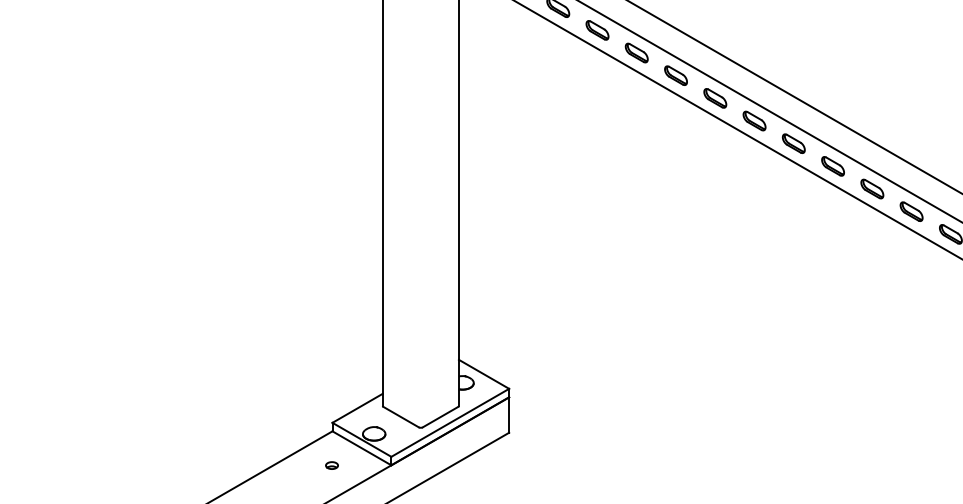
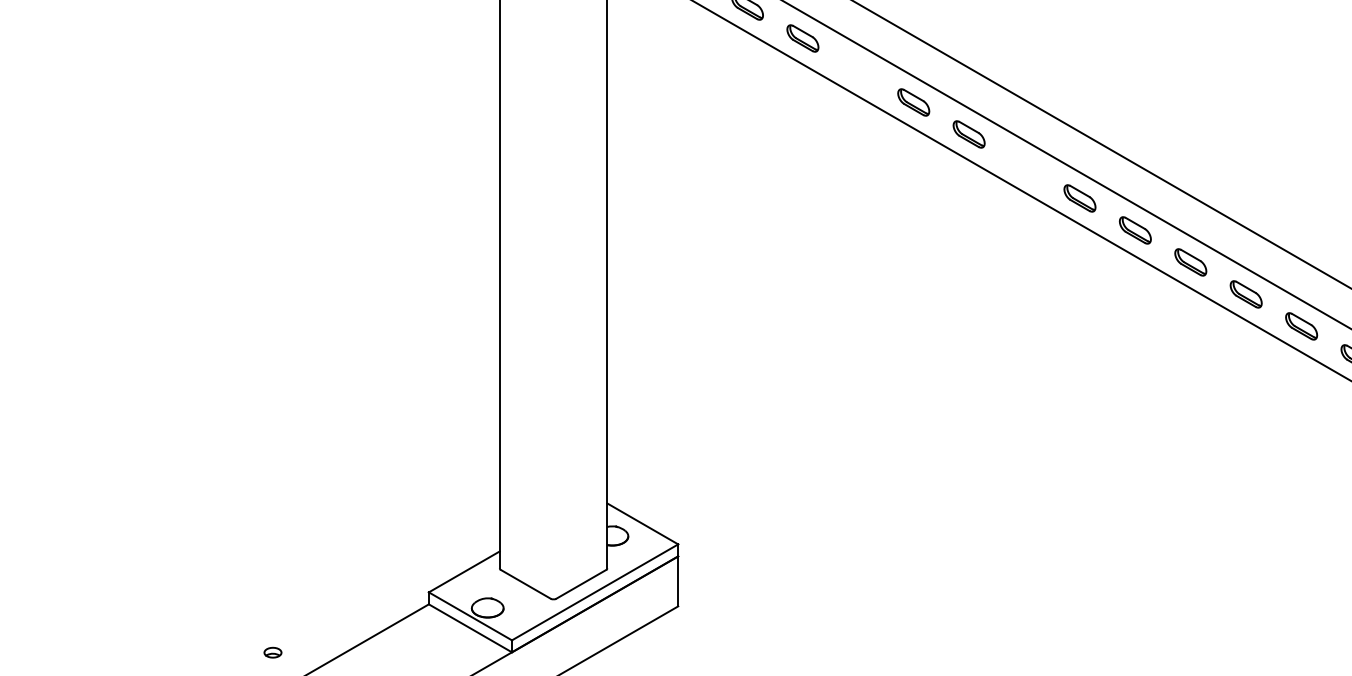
part: (636, 52) -> (857, 69), removed
part: (754, 120) -> (1024, 165), removed
part: (331, 465) -> (272, 652), moved

